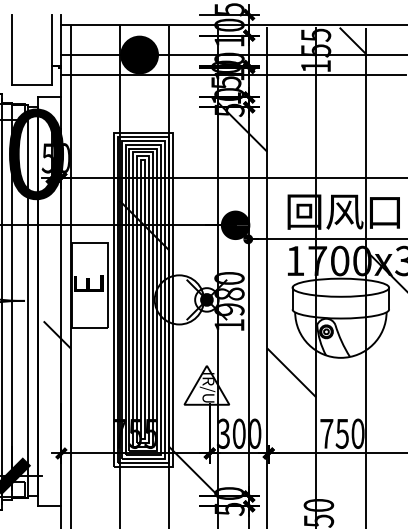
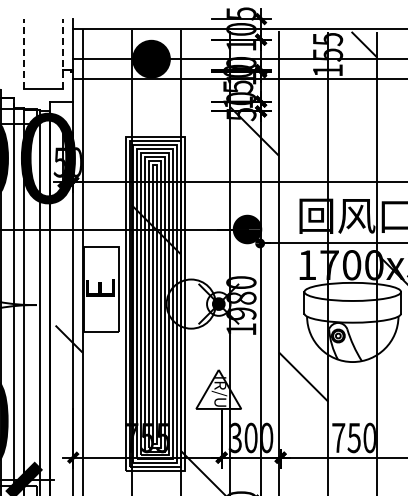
line: (12, 49) -> (24, 53), solid -> dashed
line: (51, 49) -> (63, 53), solid -> dashed

